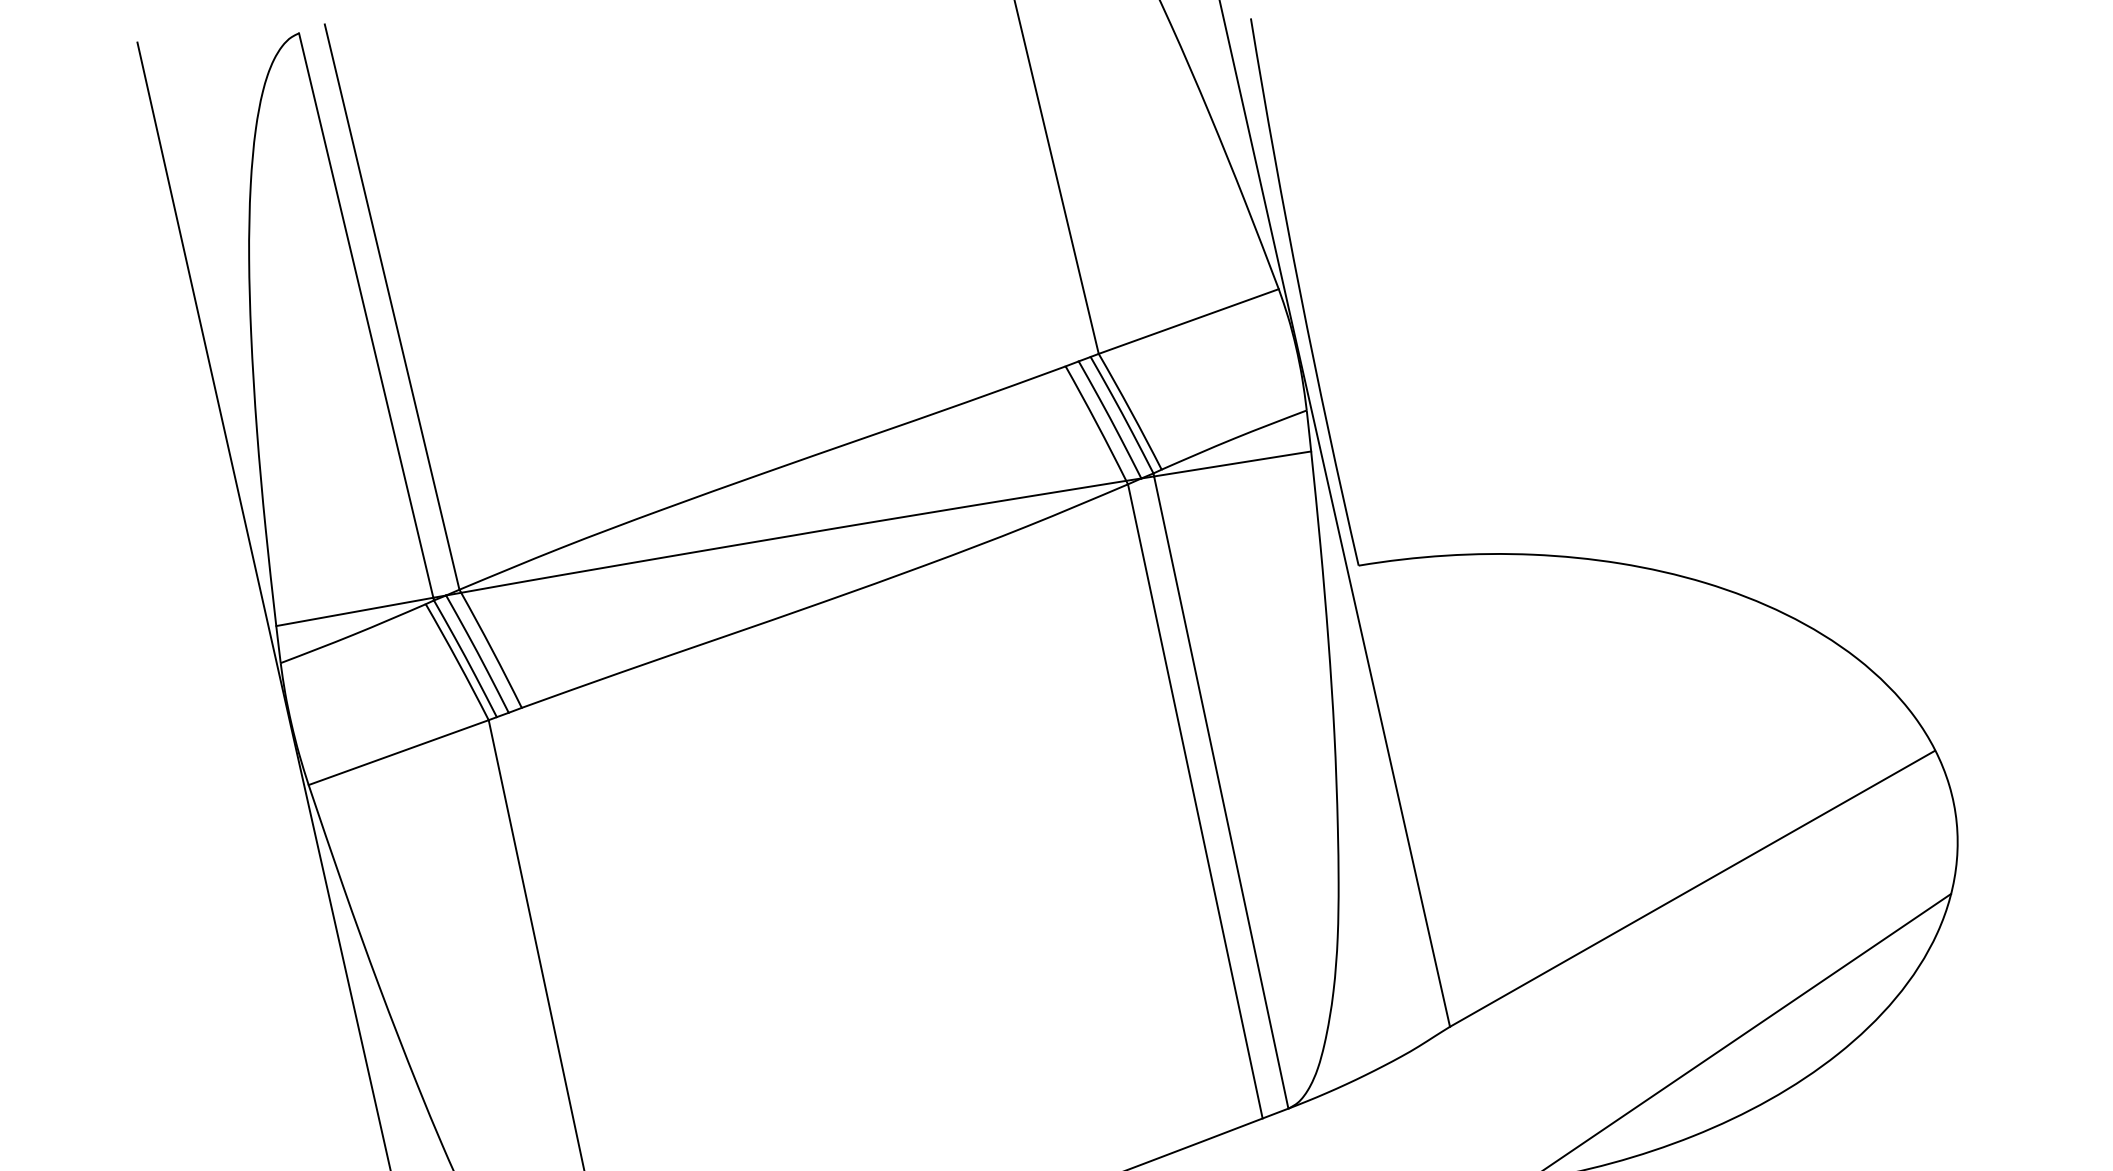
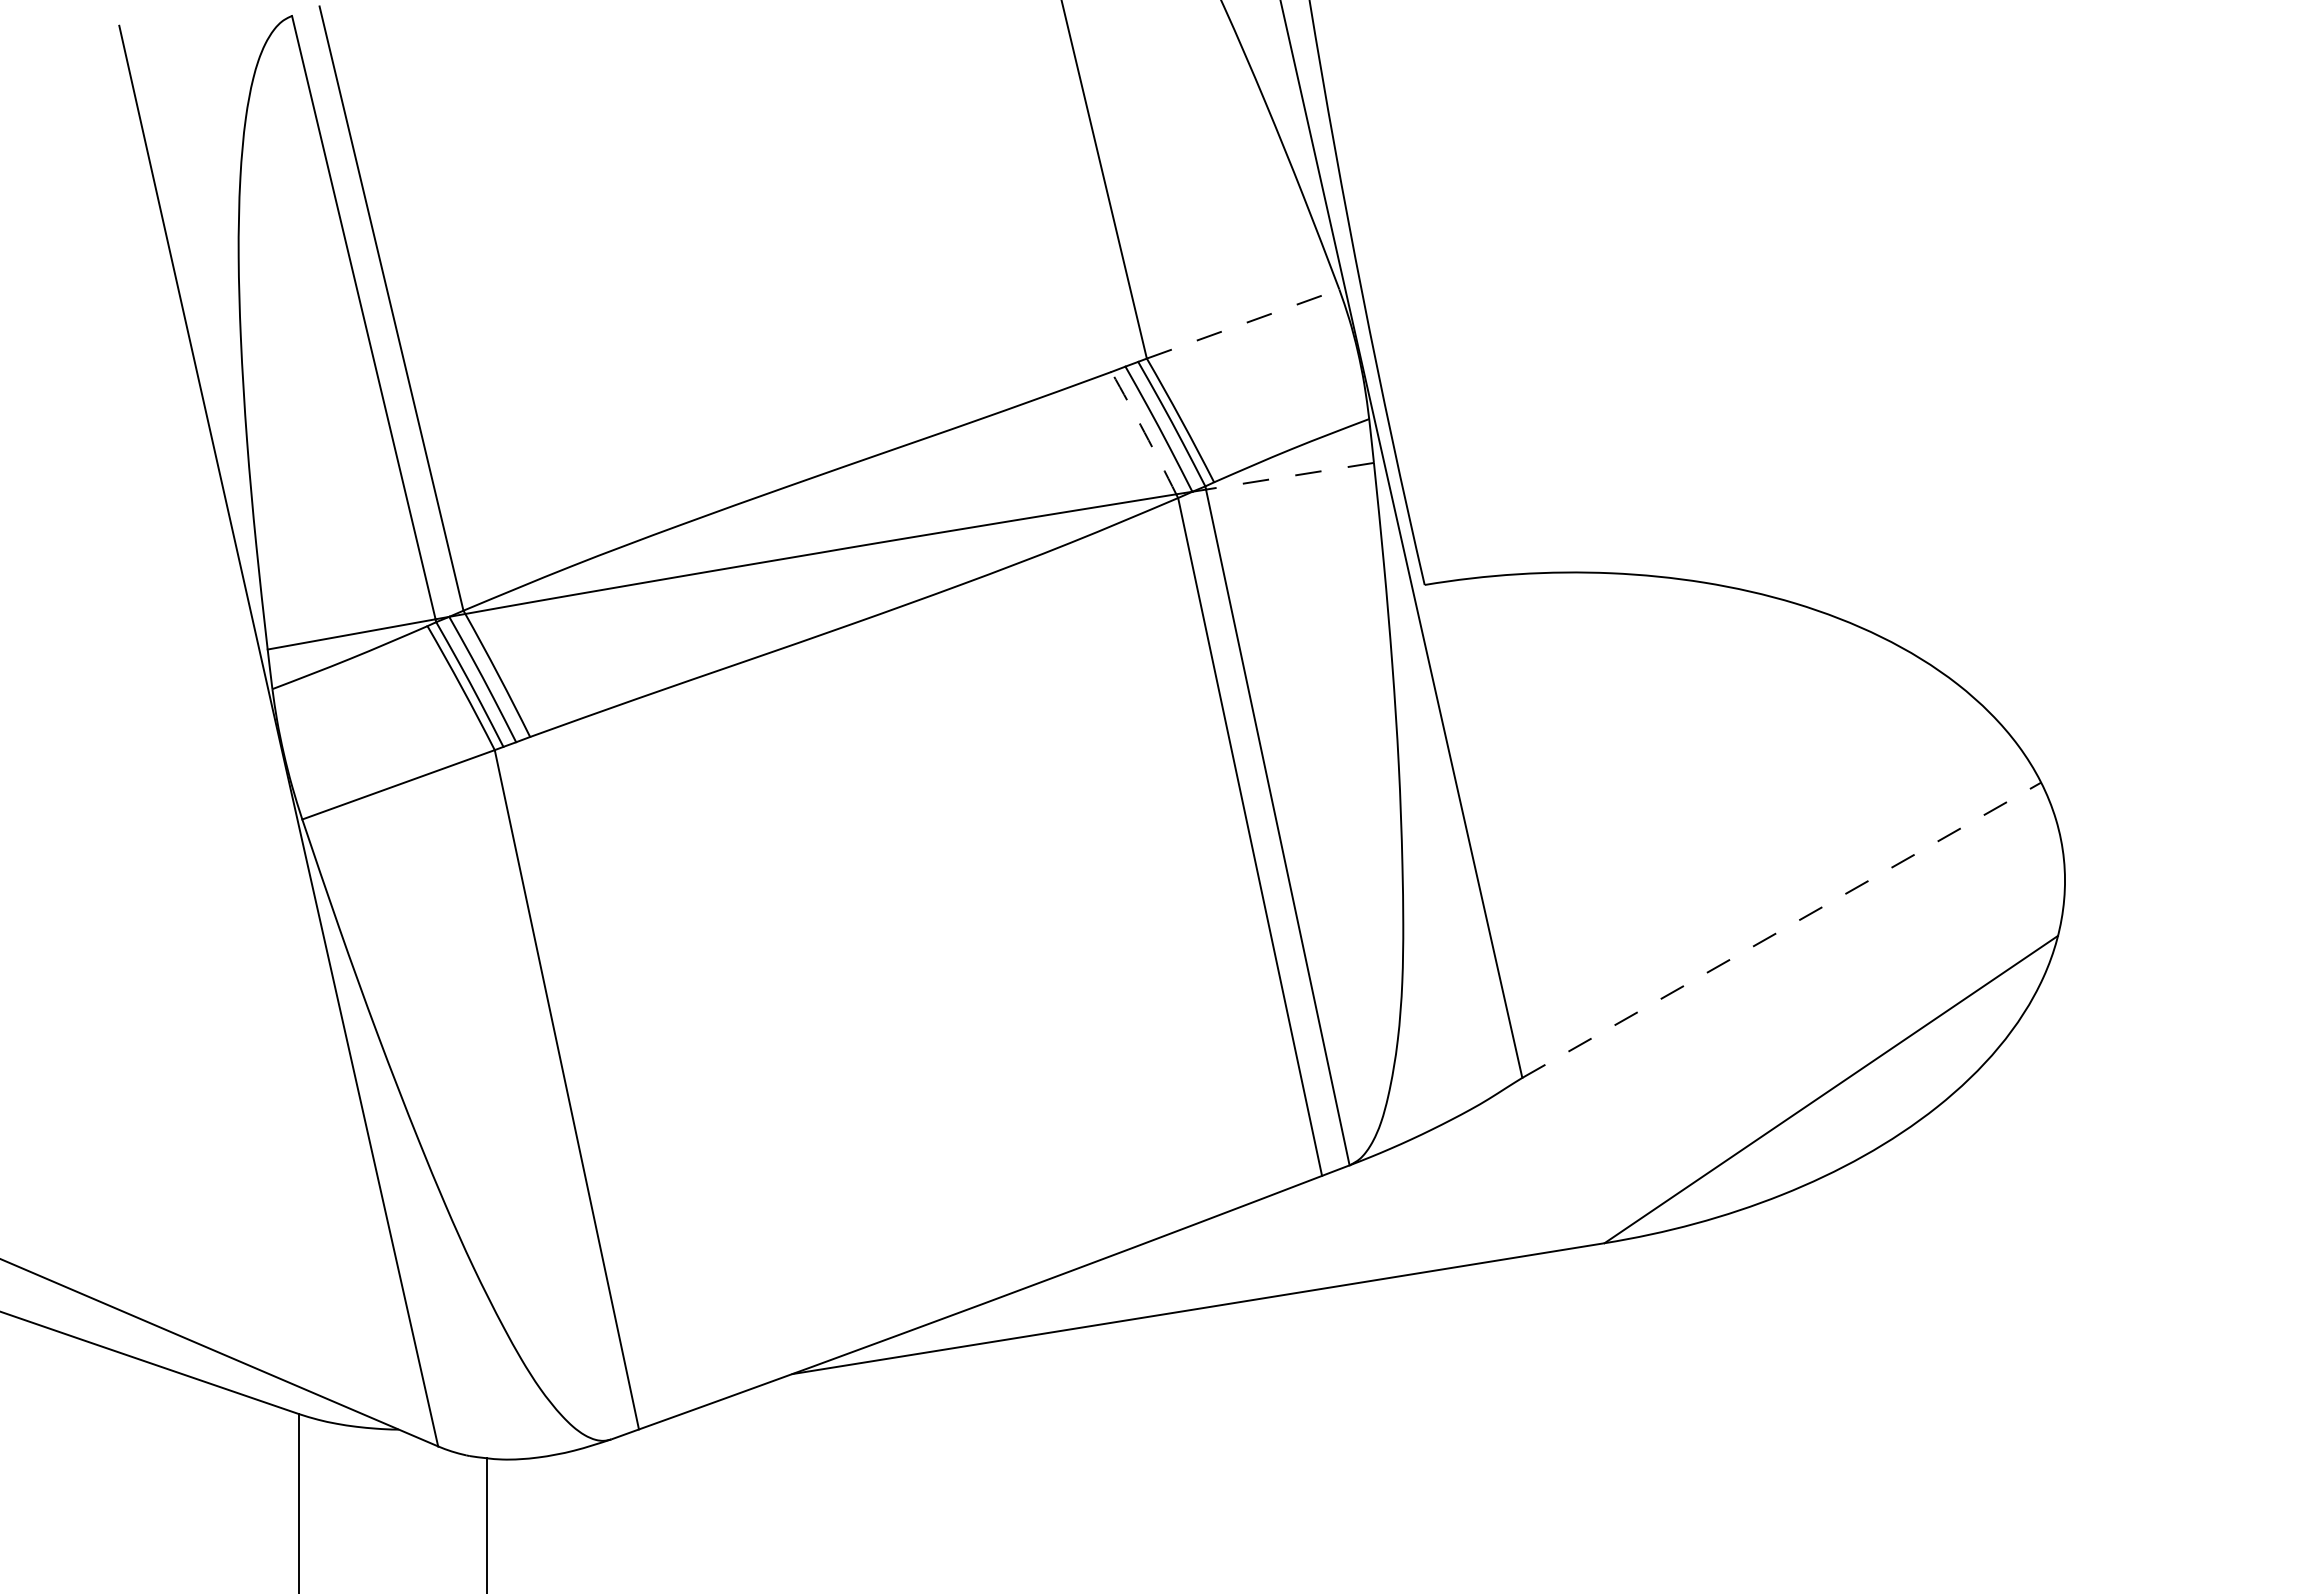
line: (1189, 321) -> (1243, 323), solid -> dashed
arc: (1096, 423) -> (1144, 432), solid -> dashed
line: (1232, 464) -> (1289, 476), solid -> dashed
line: (1693, 888) -> (1782, 930), solid -> dashed

